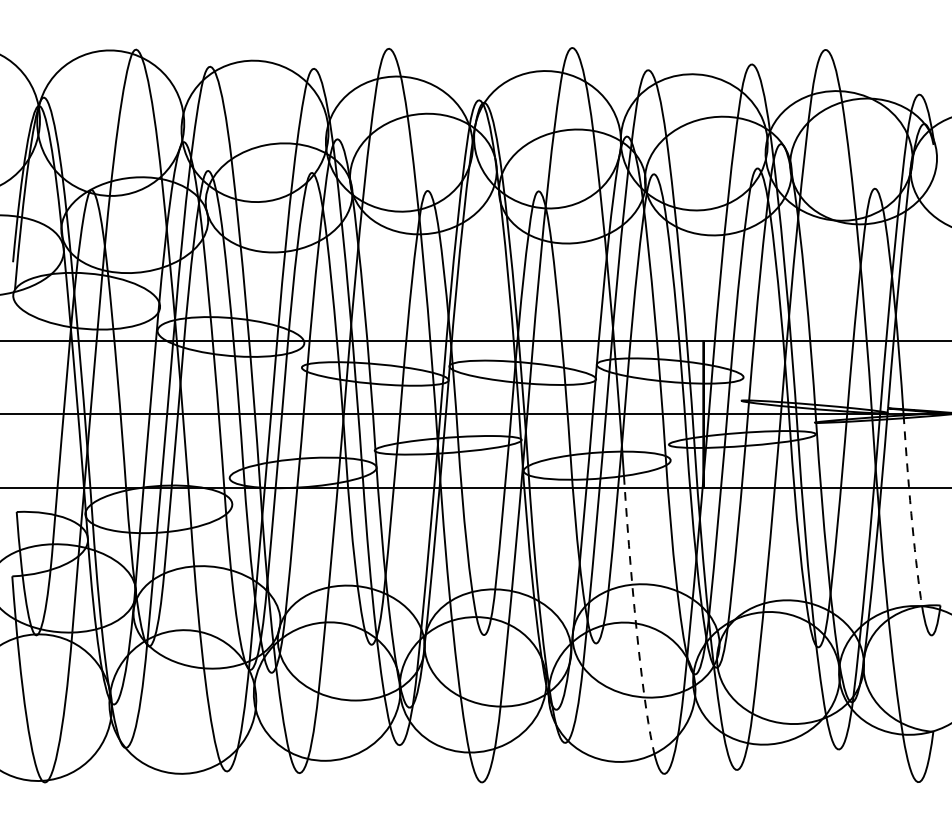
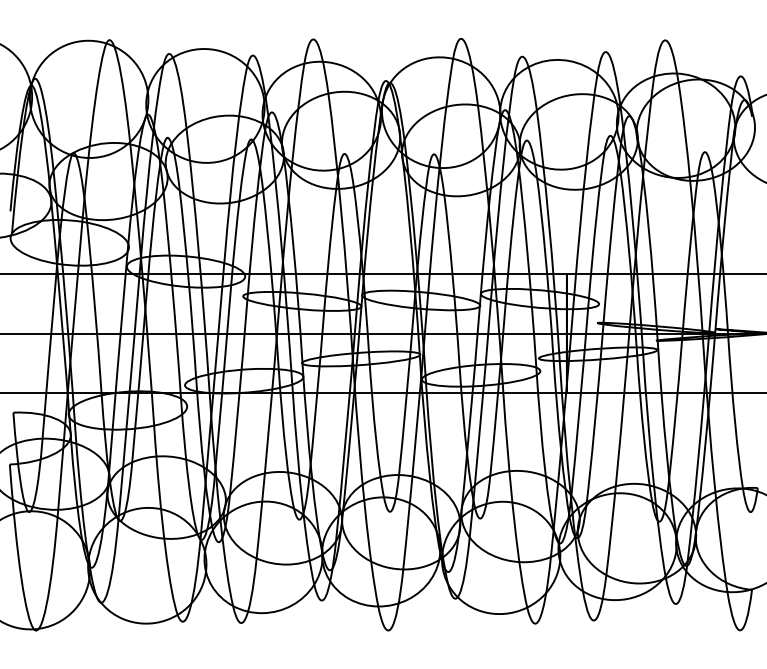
arc: (911, 515) -> (734, 415), dashed -> solid
arc: (636, 618) -> (512, 498), dashed -> solid

